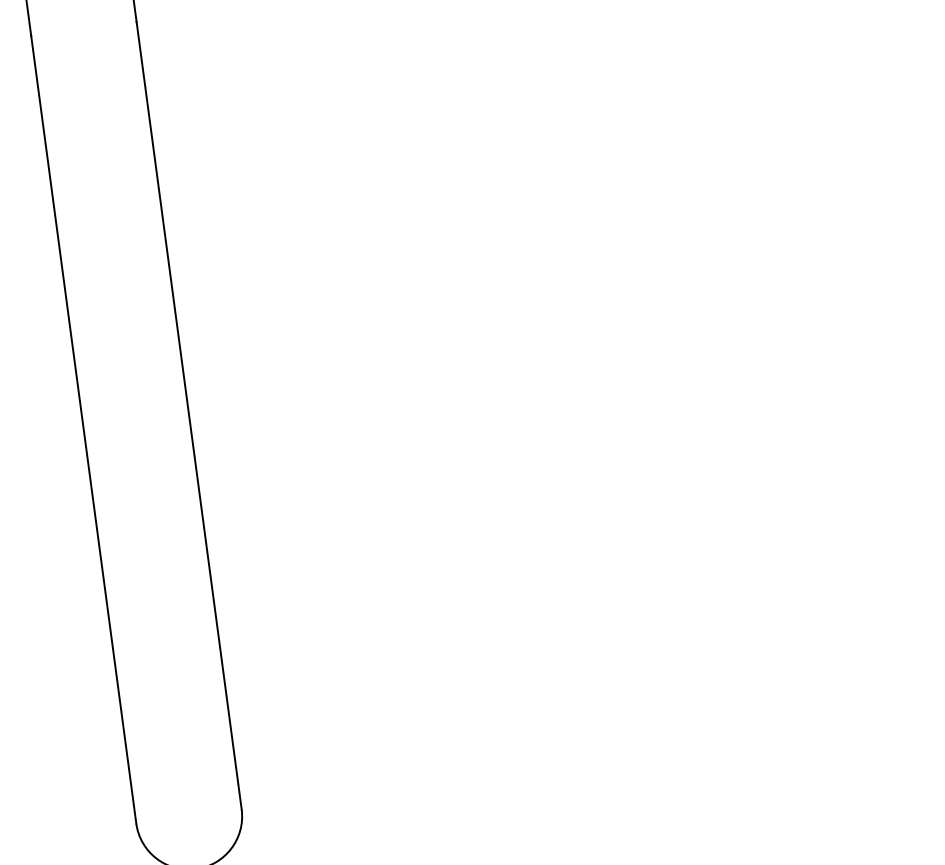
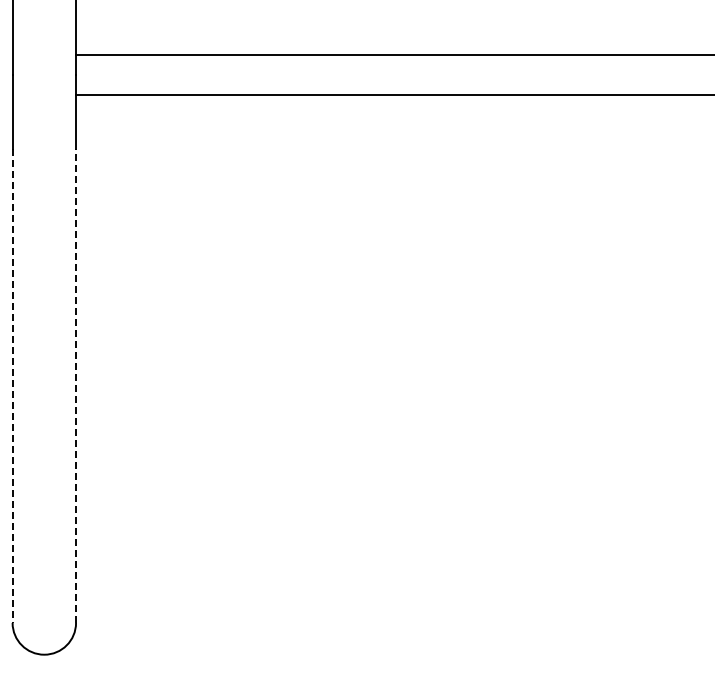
line: (189, 414) -> (76, 385), solid -> dashed
line: (83, 430) -> (12, 386), solid -> dashed

